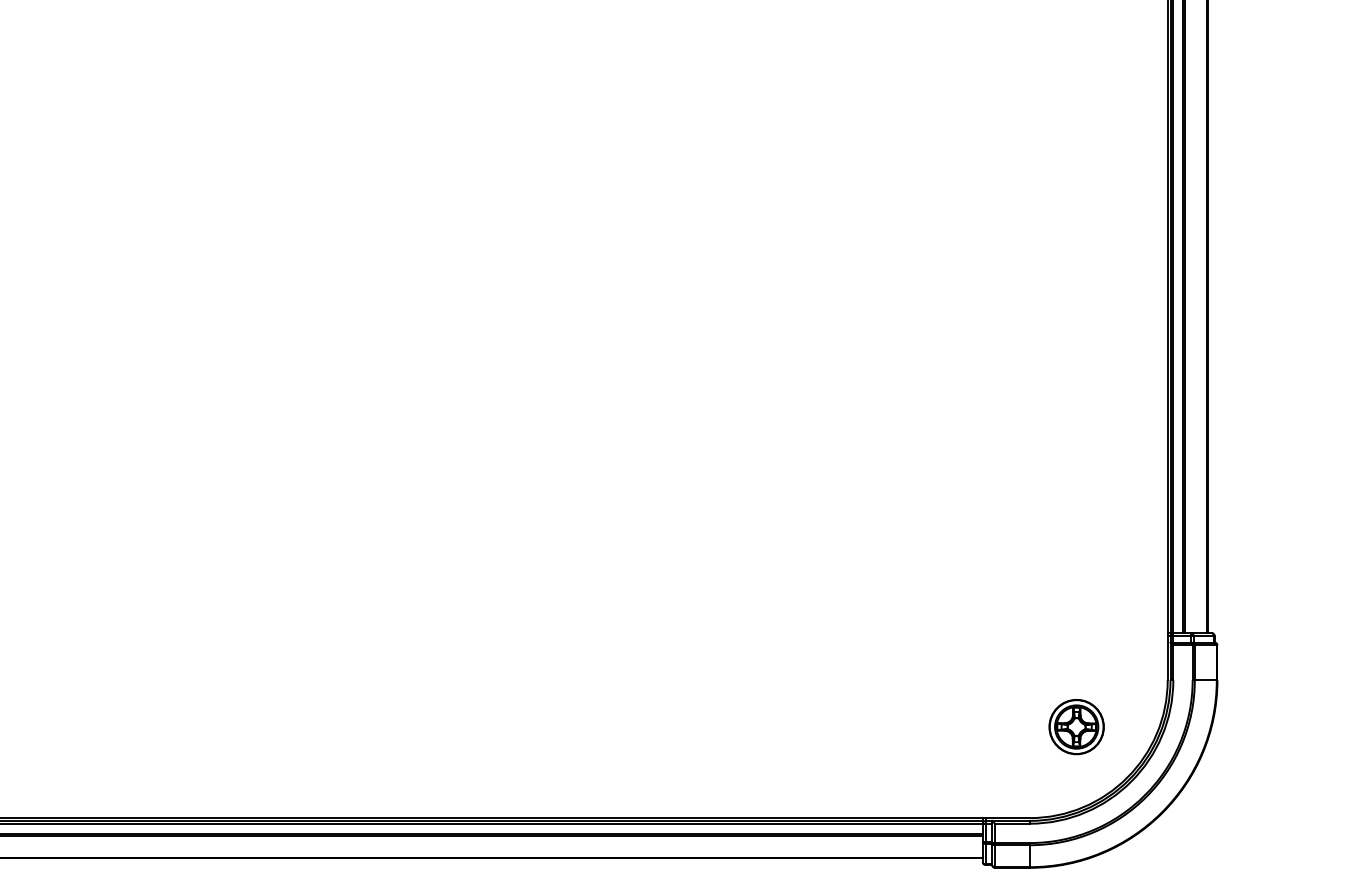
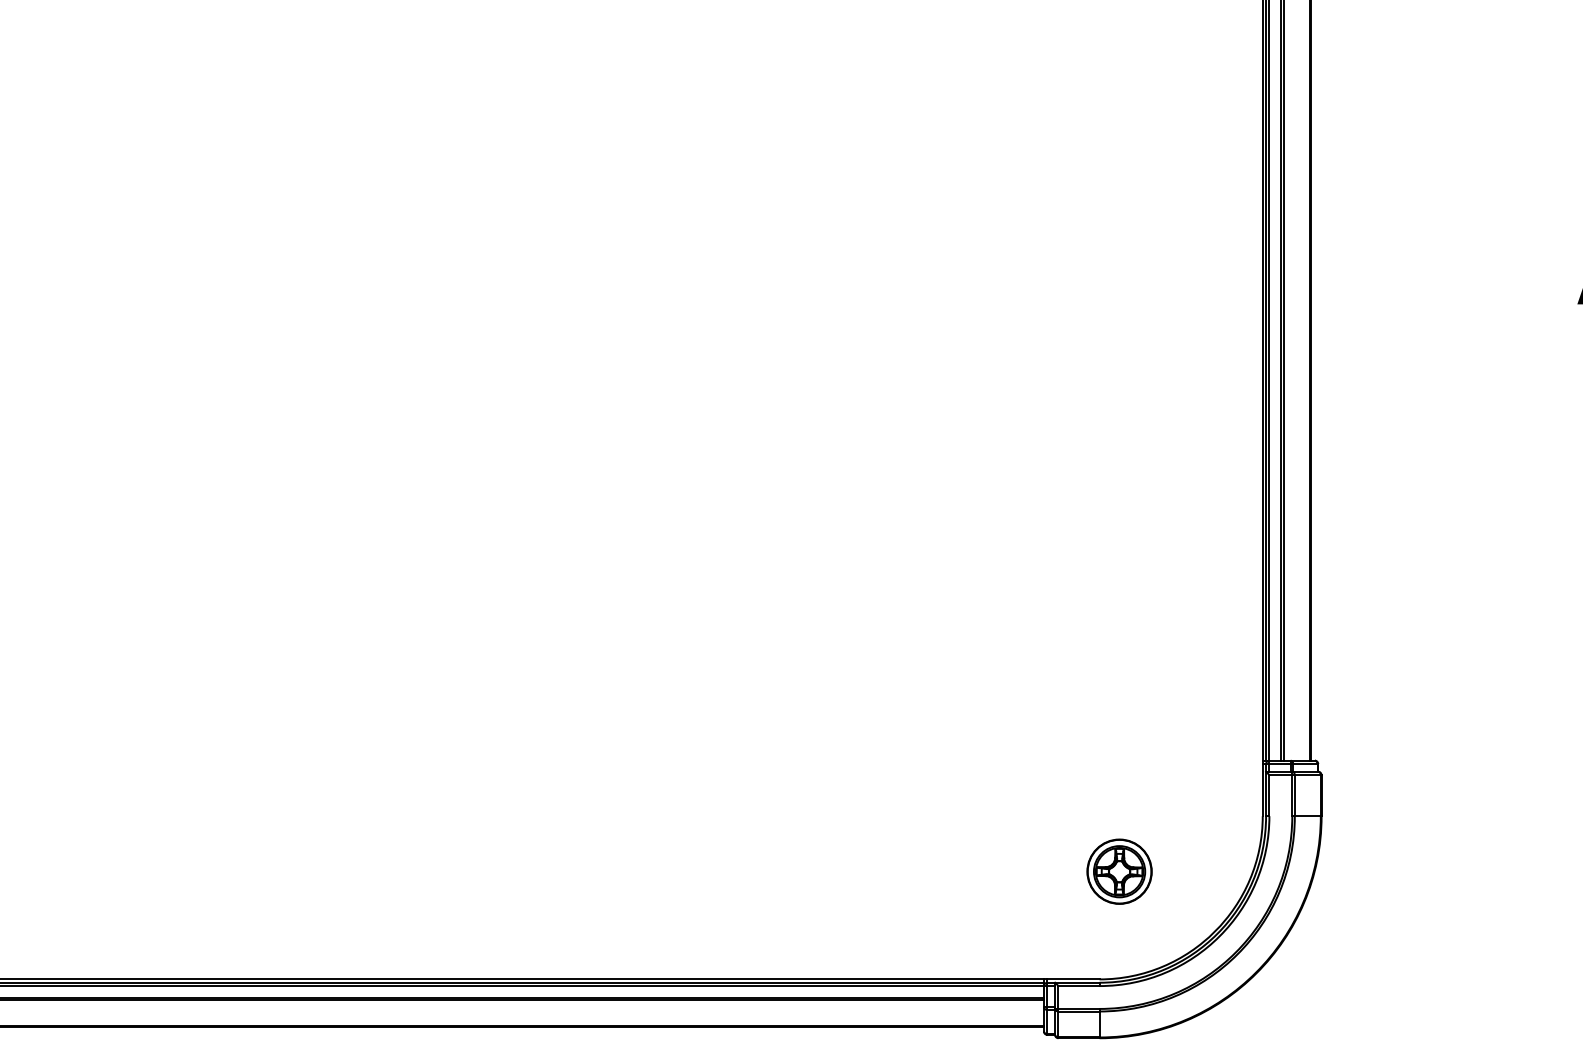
part: (1076, 727) -> (1119, 872), moved

